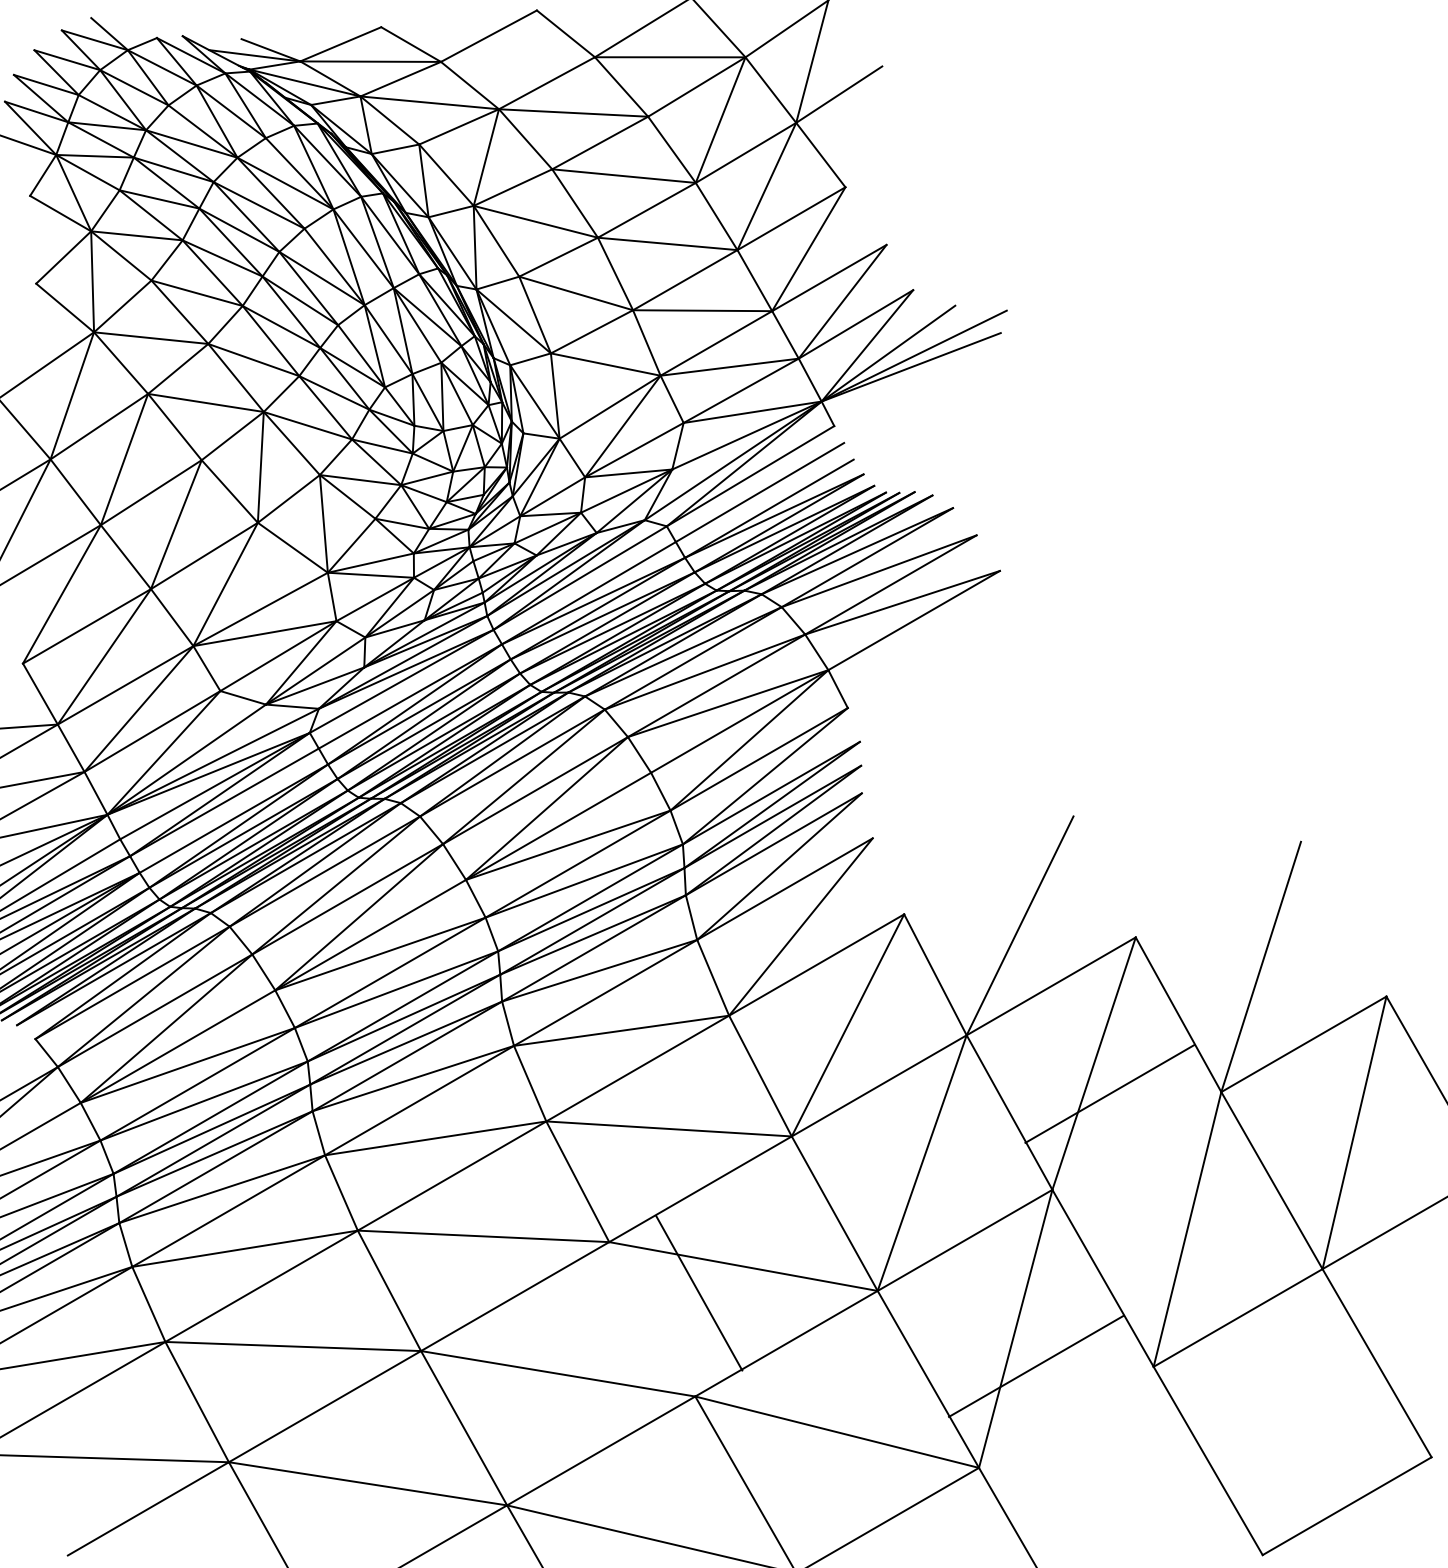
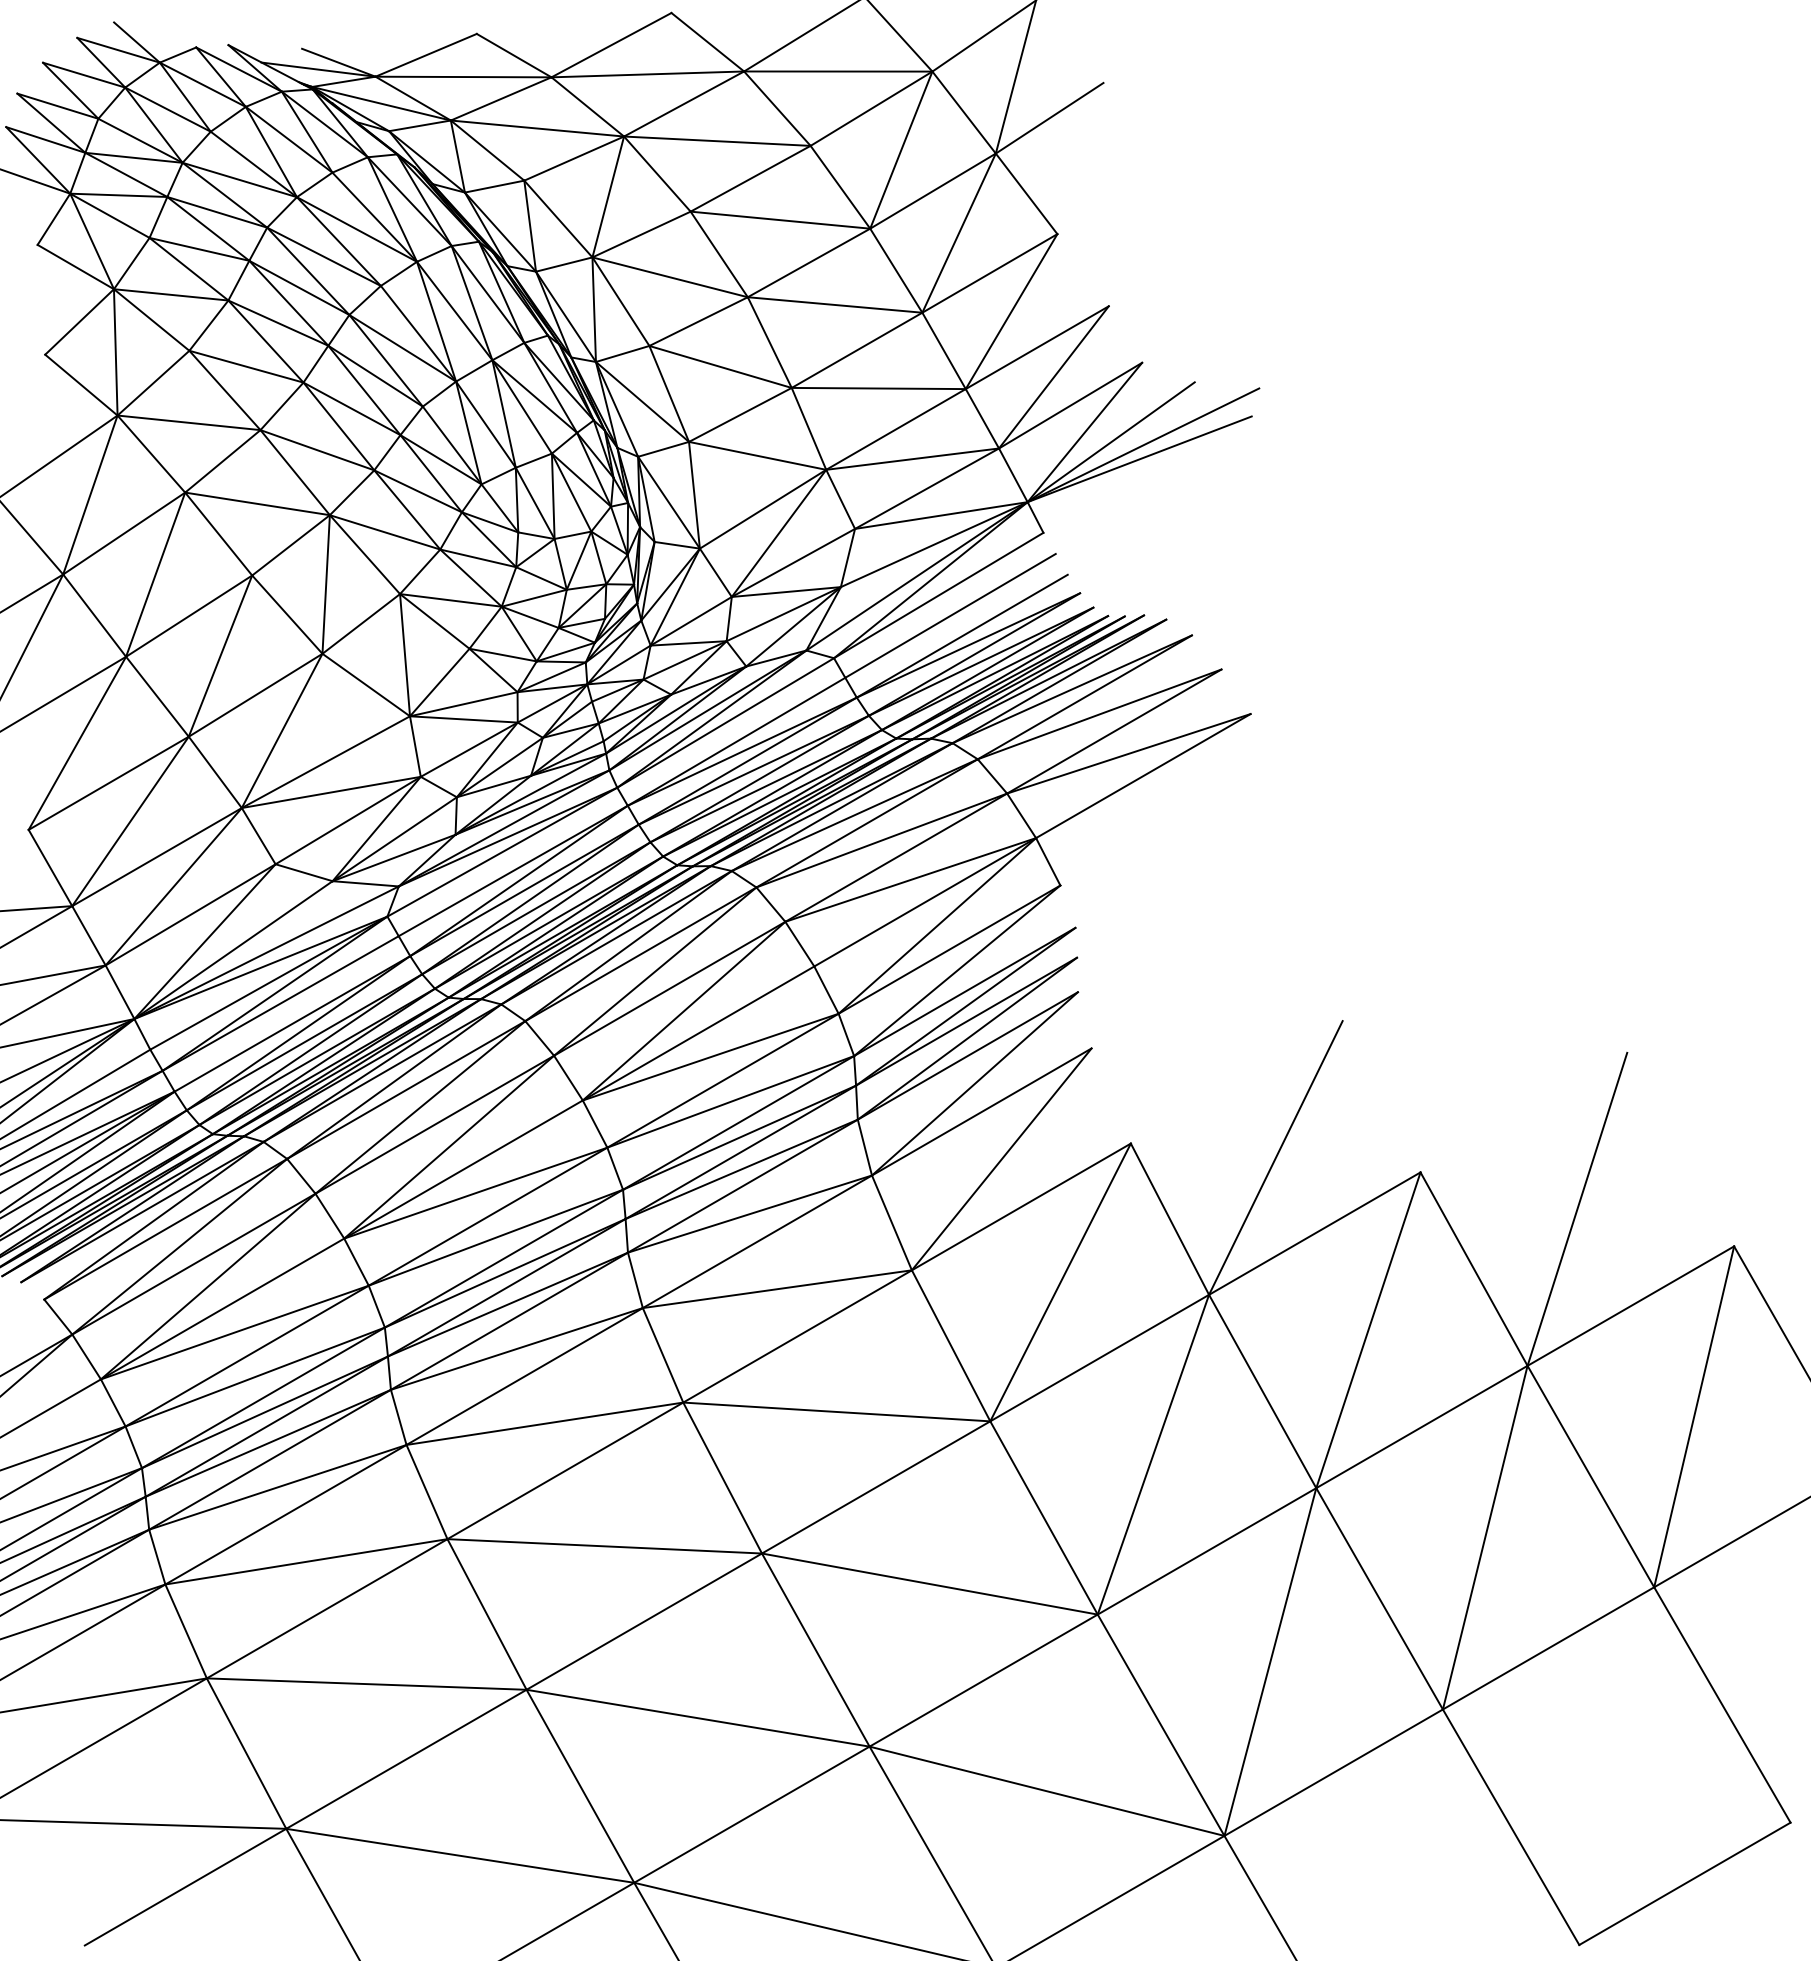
line: (517, 59) -> (647, 74), added
line: (1109, 1093) -> (1421, 1426), moved
line: (699, 1293) -> (816, 1650), moved
line: (1036, 1365) -> (1333, 1771), moved

